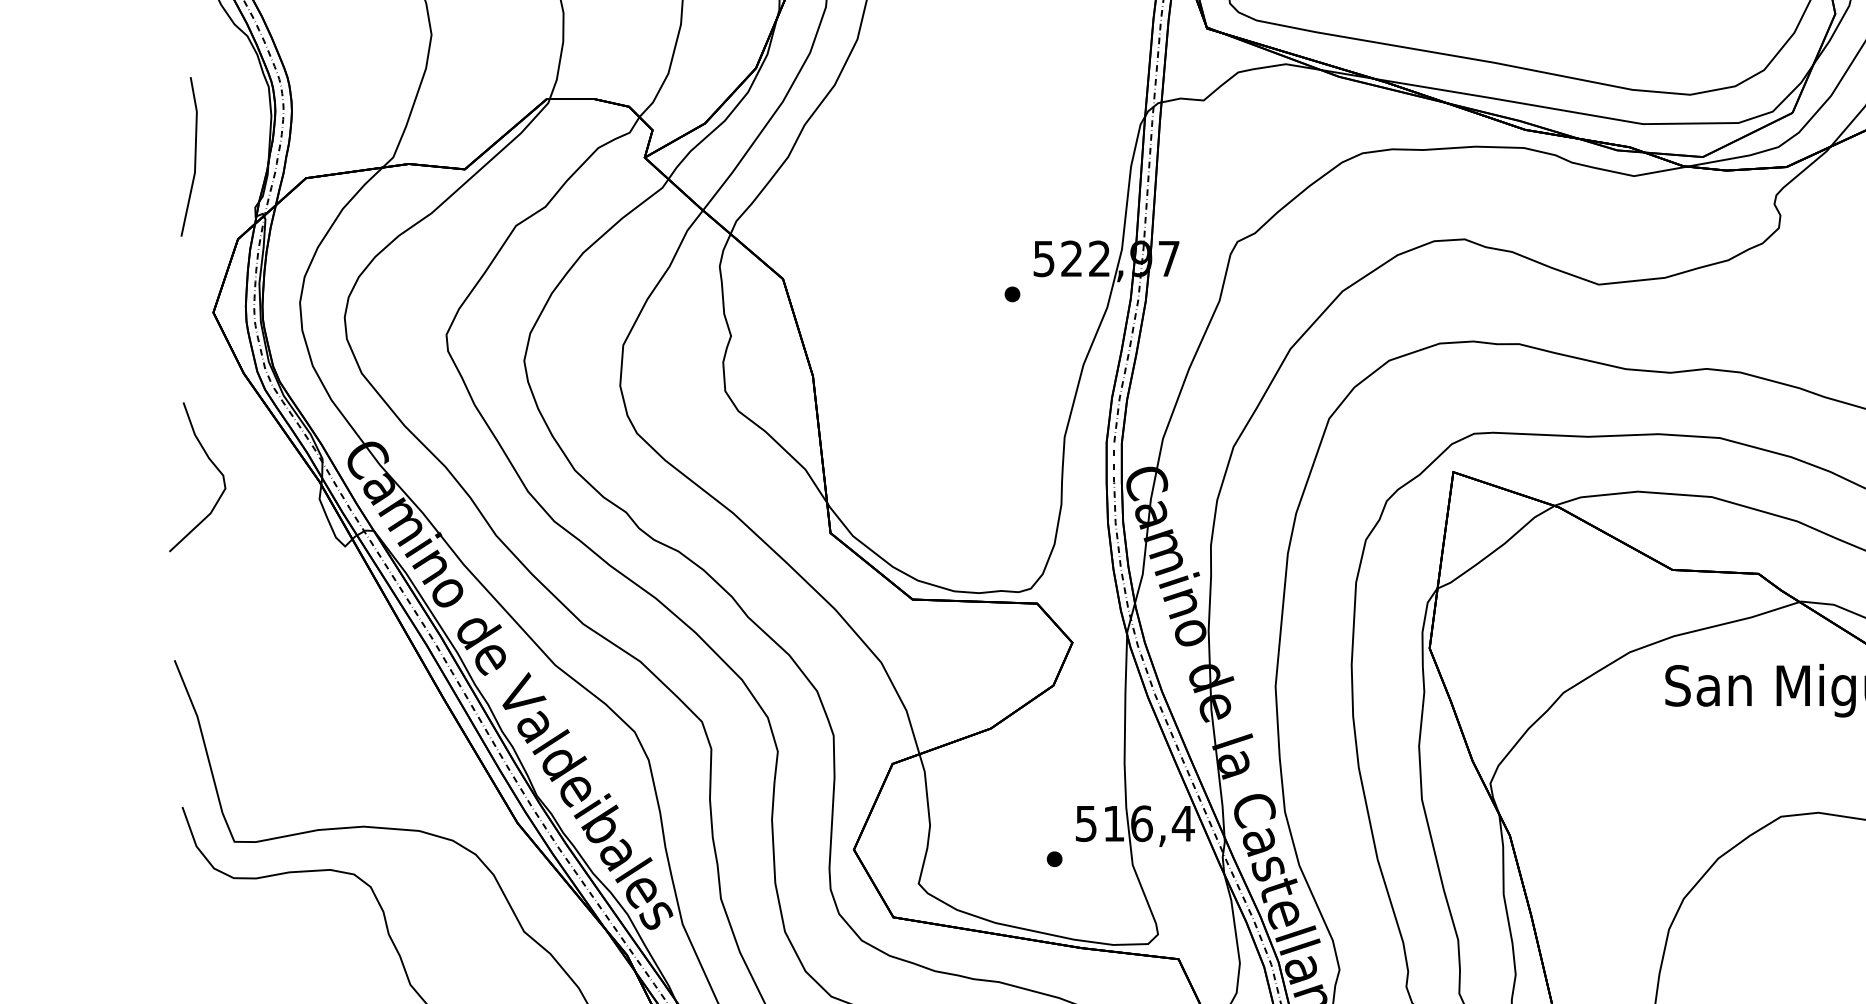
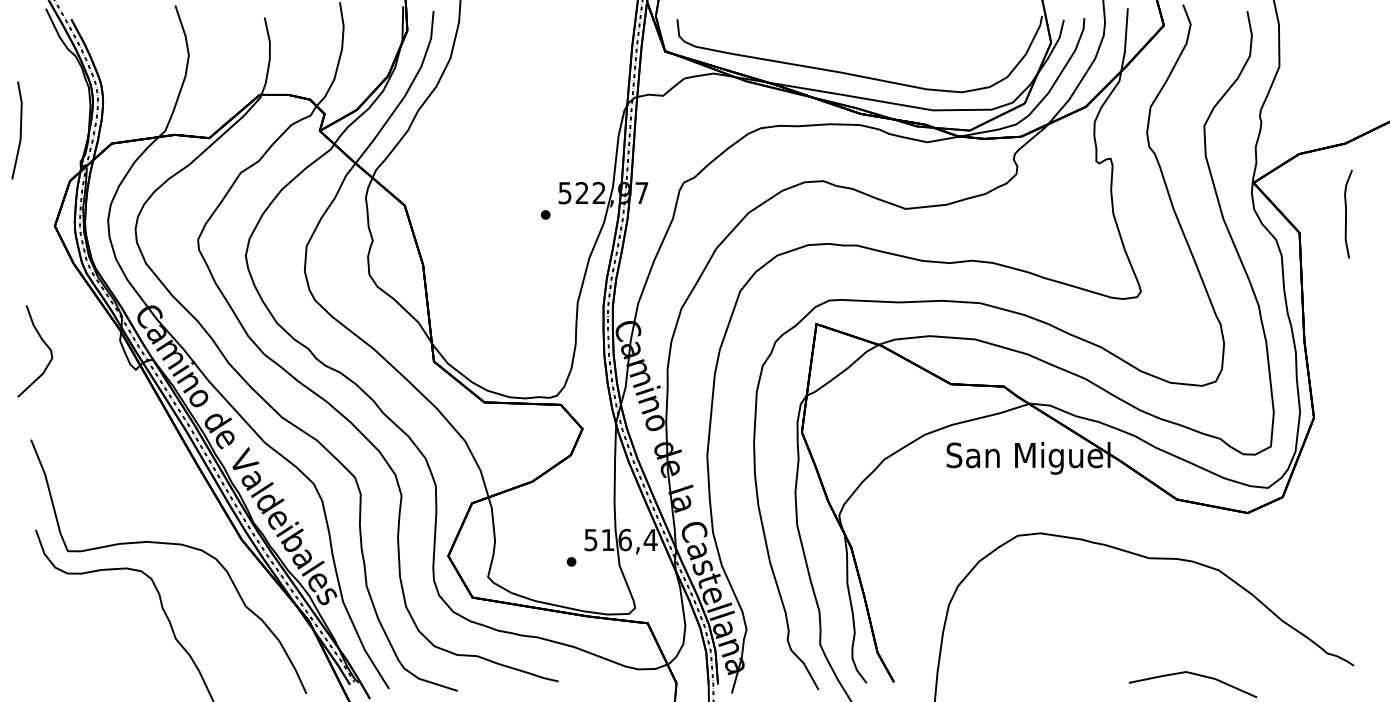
line: (193, 160) -> (19, 132), moved
curve: (214, 467) -> (45, 345), moved

